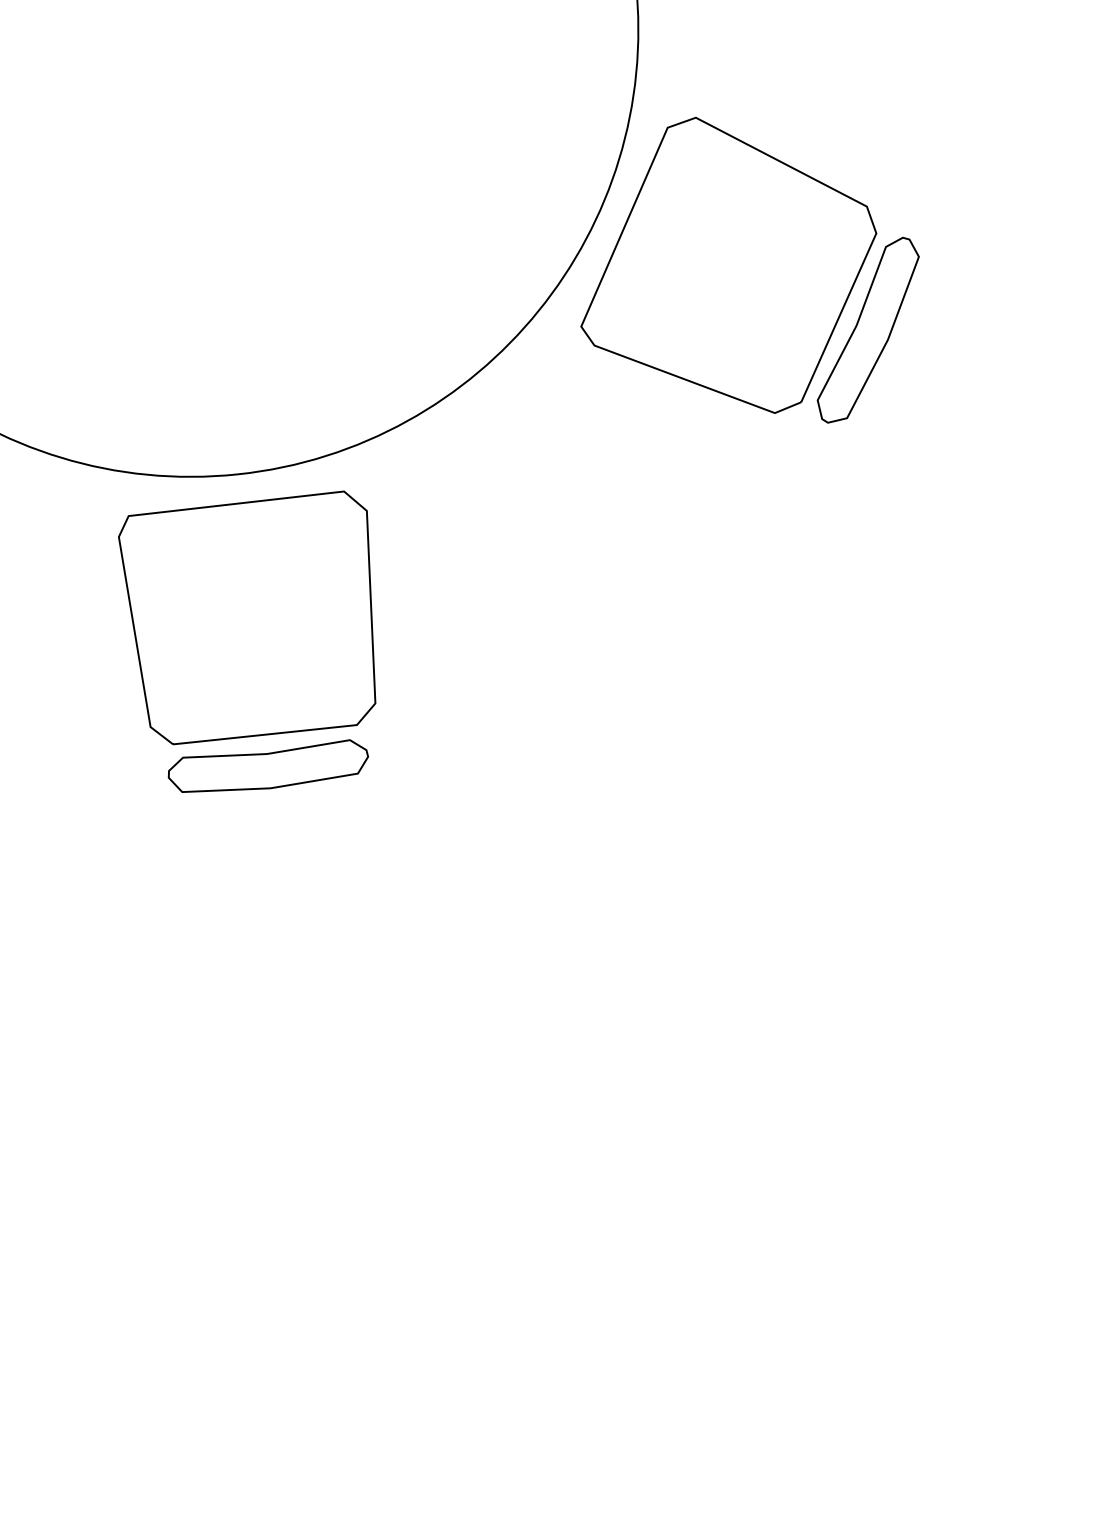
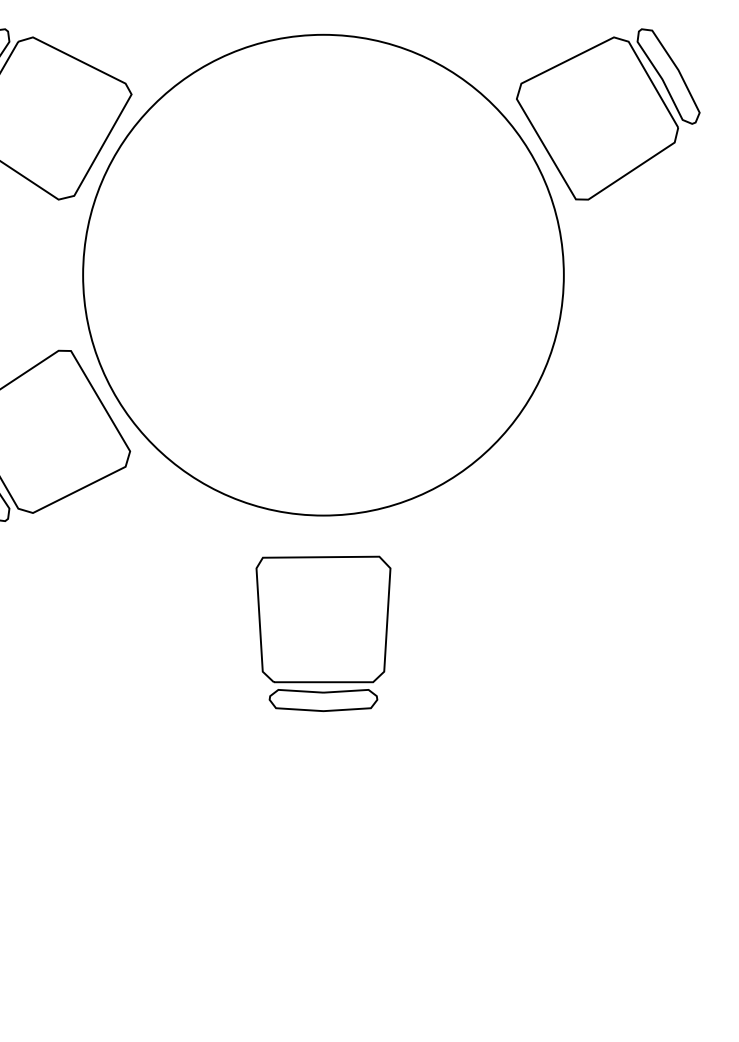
part: (747, 270) -> (607, 435), removed
part: (255, 644) -> (323, 633), moved

